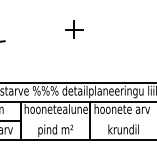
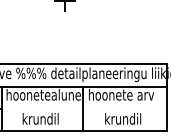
text: (55, 130) -> (42, 120), pind m² -> krundil

